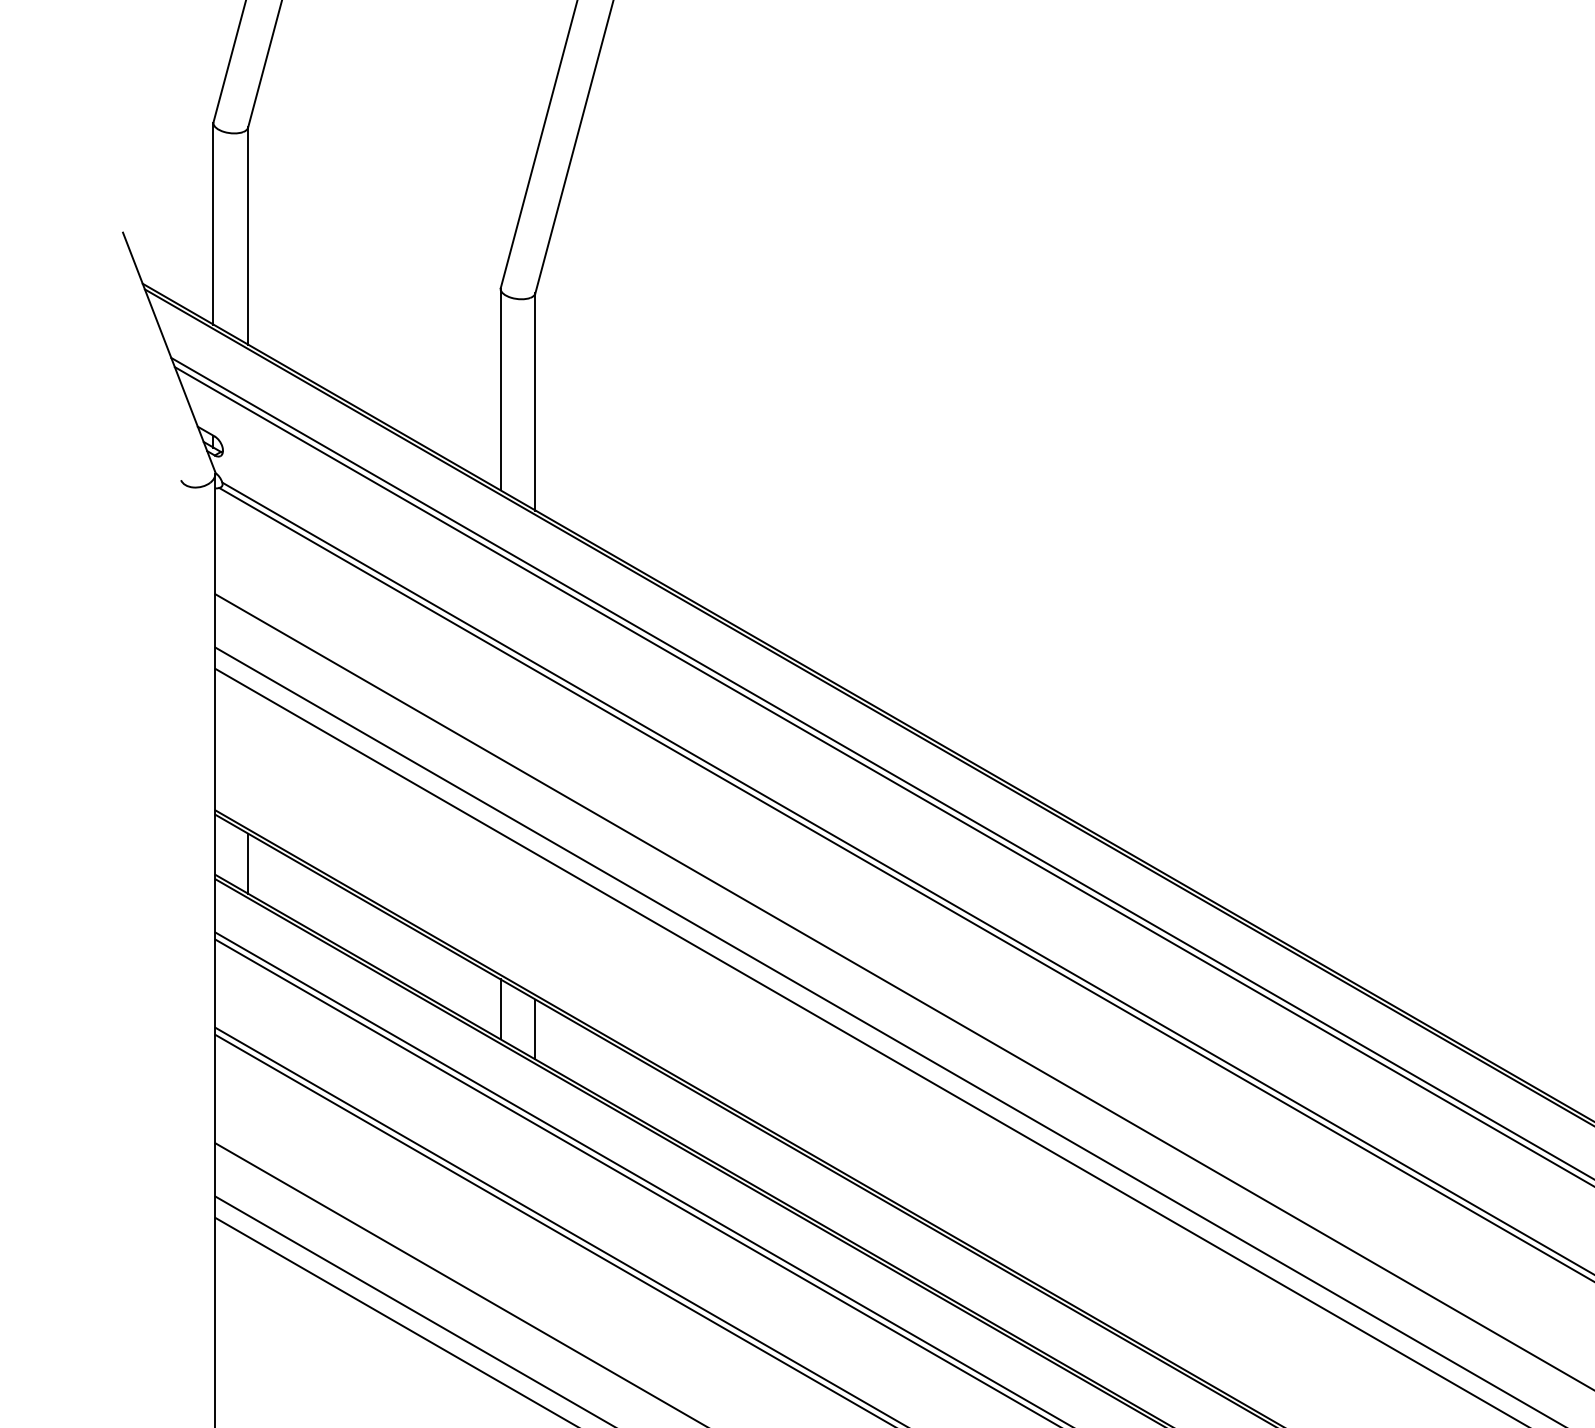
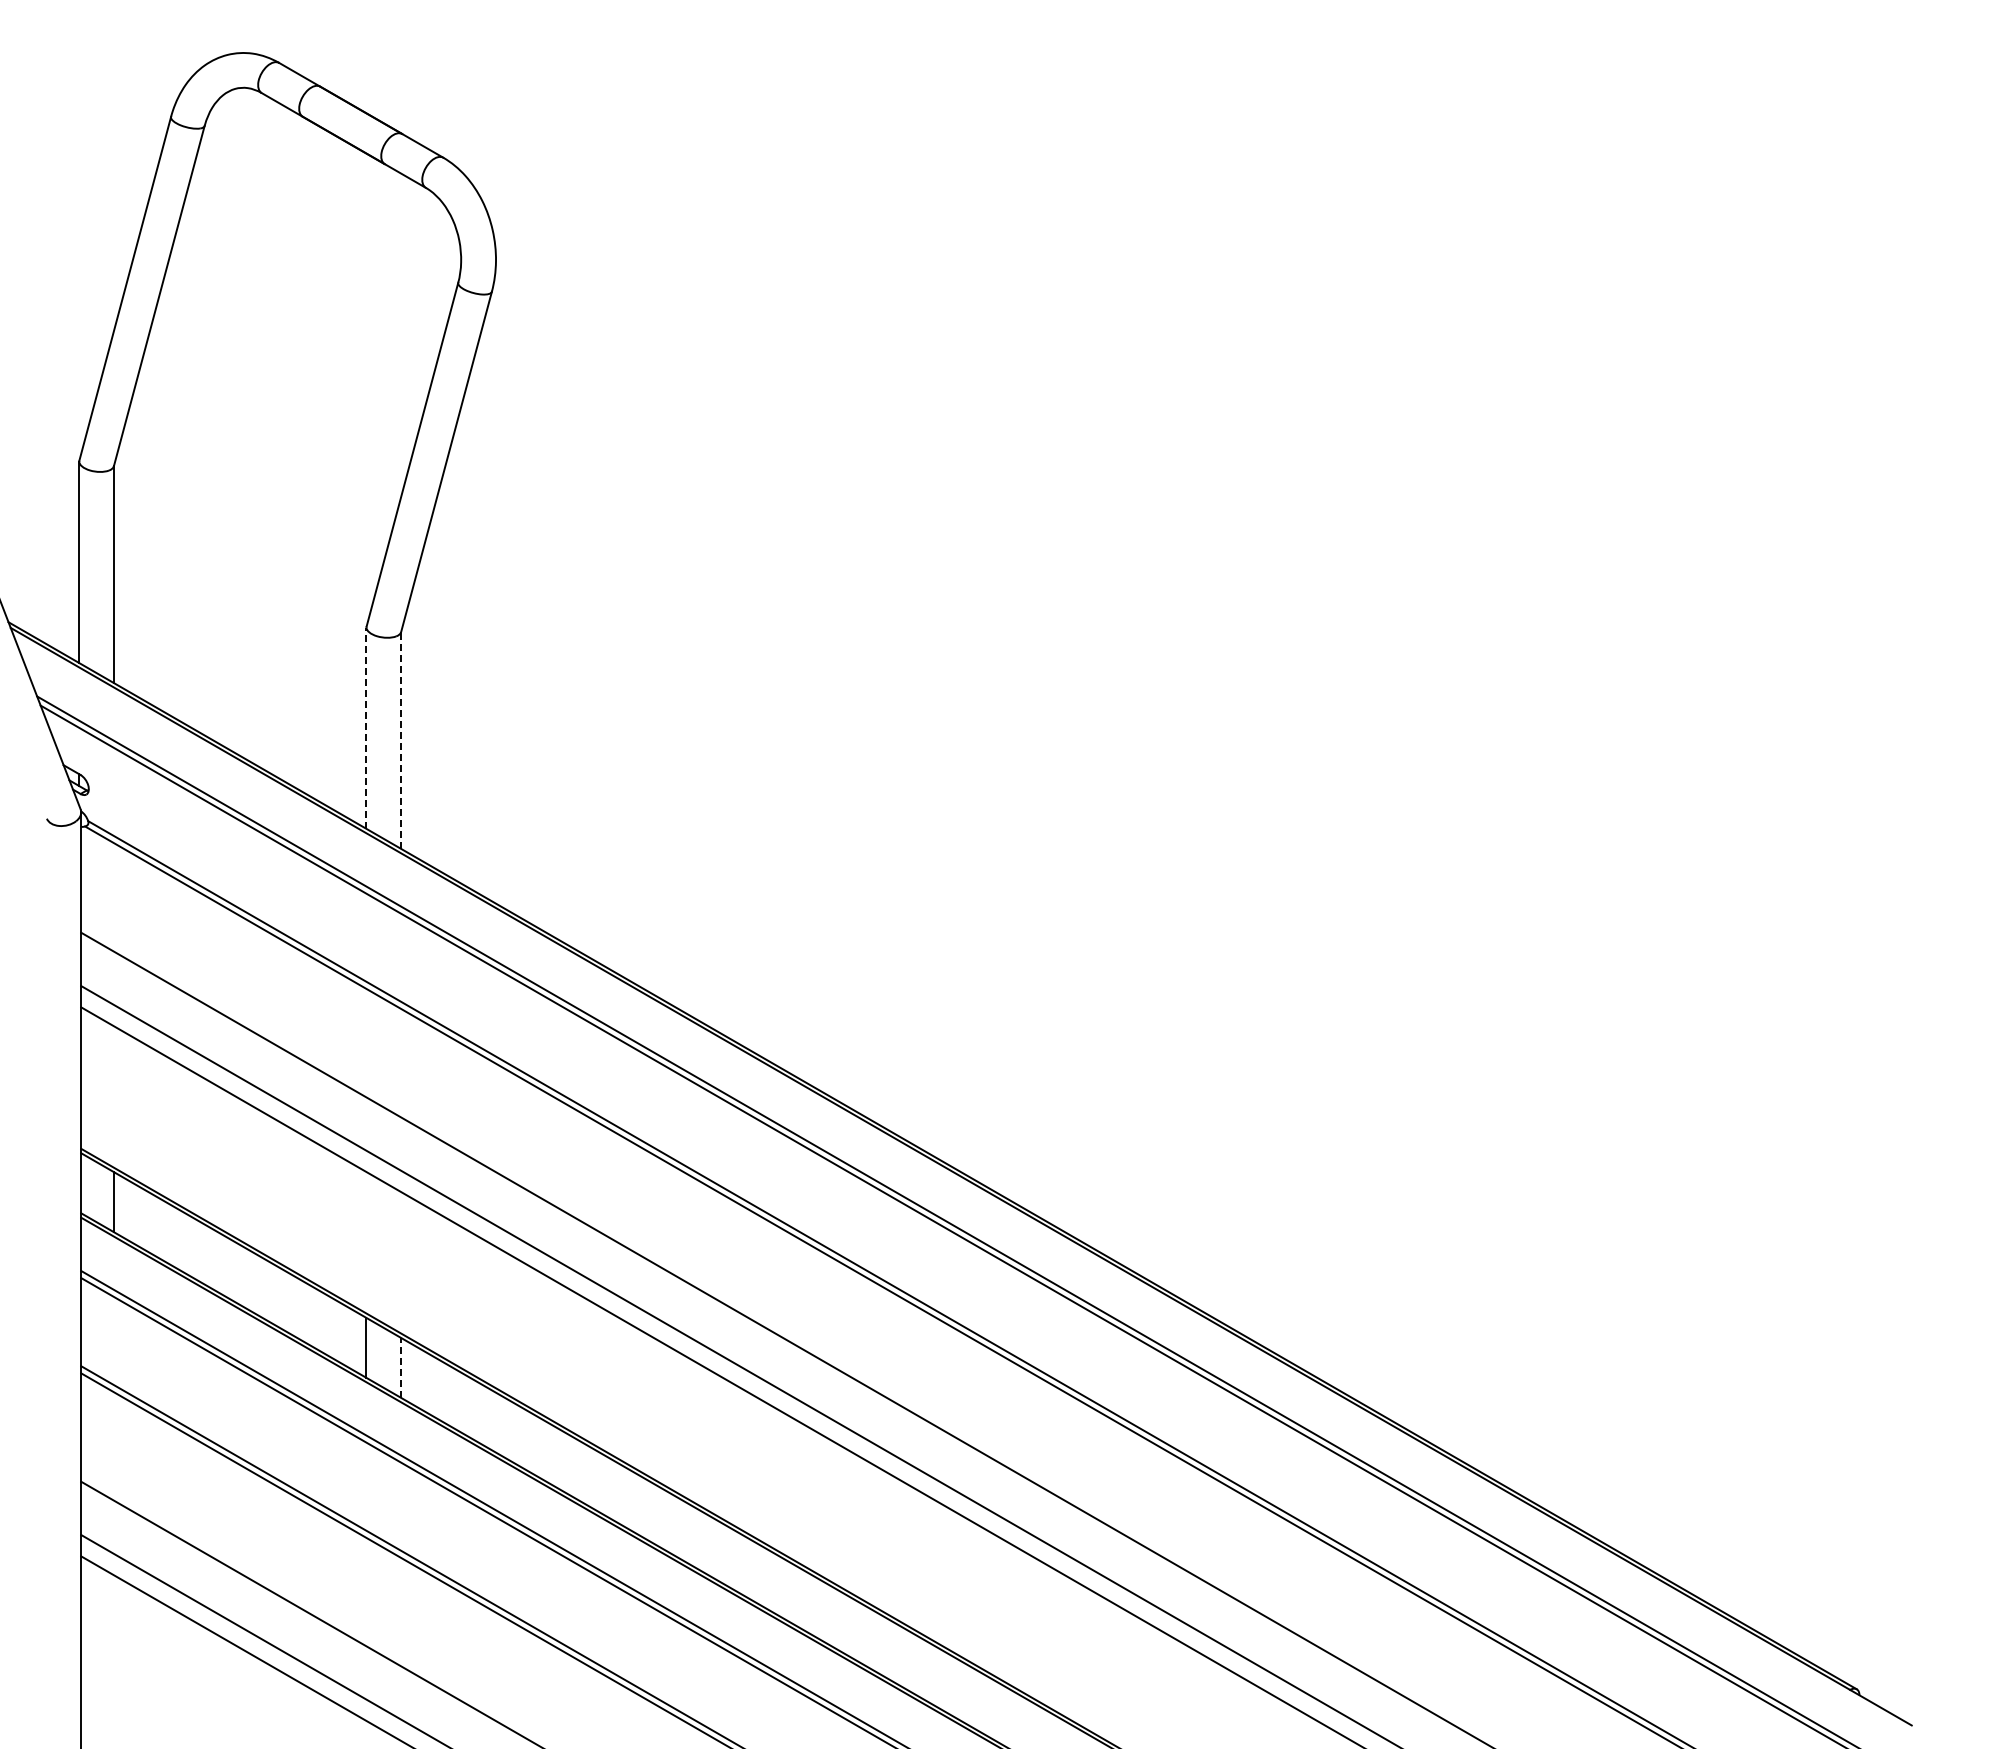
line: (500, 390) -> (366, 728), solid -> dashed
line: (535, 402) -> (401, 740), solid -> dashed
line: (535, 1029) -> (401, 1367), solid -> dashed

